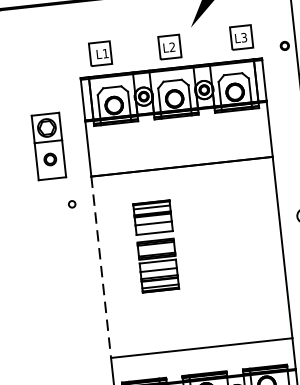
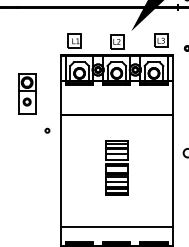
part: (49, 145) -> (27, 93), moved
part: (155, 245) -> (116, 167), moved
line: (100, 266) -> (60, 170), dashed -> solid

